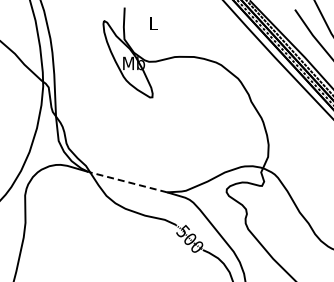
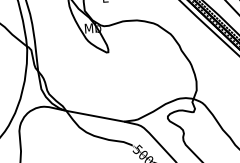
line: (127, 182) -> (94, 116), dashed -> solid

